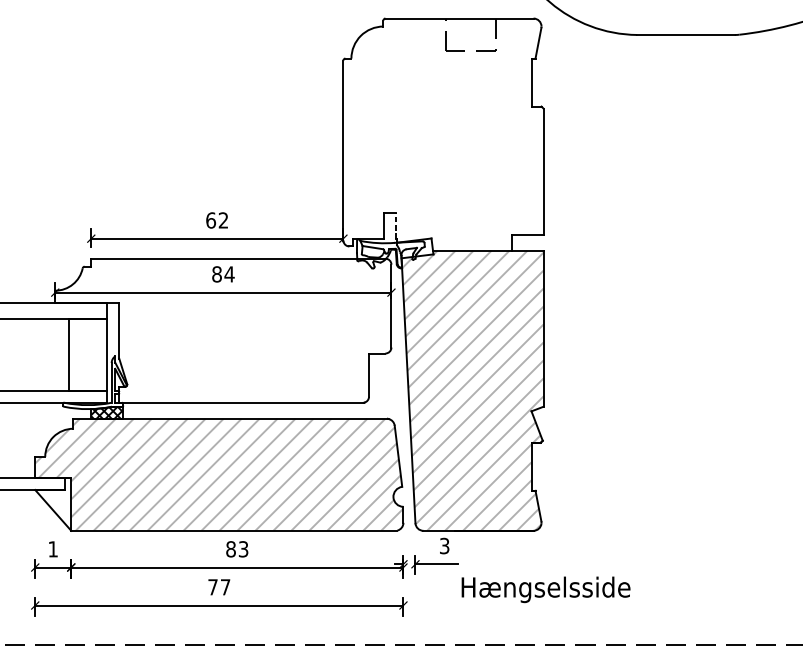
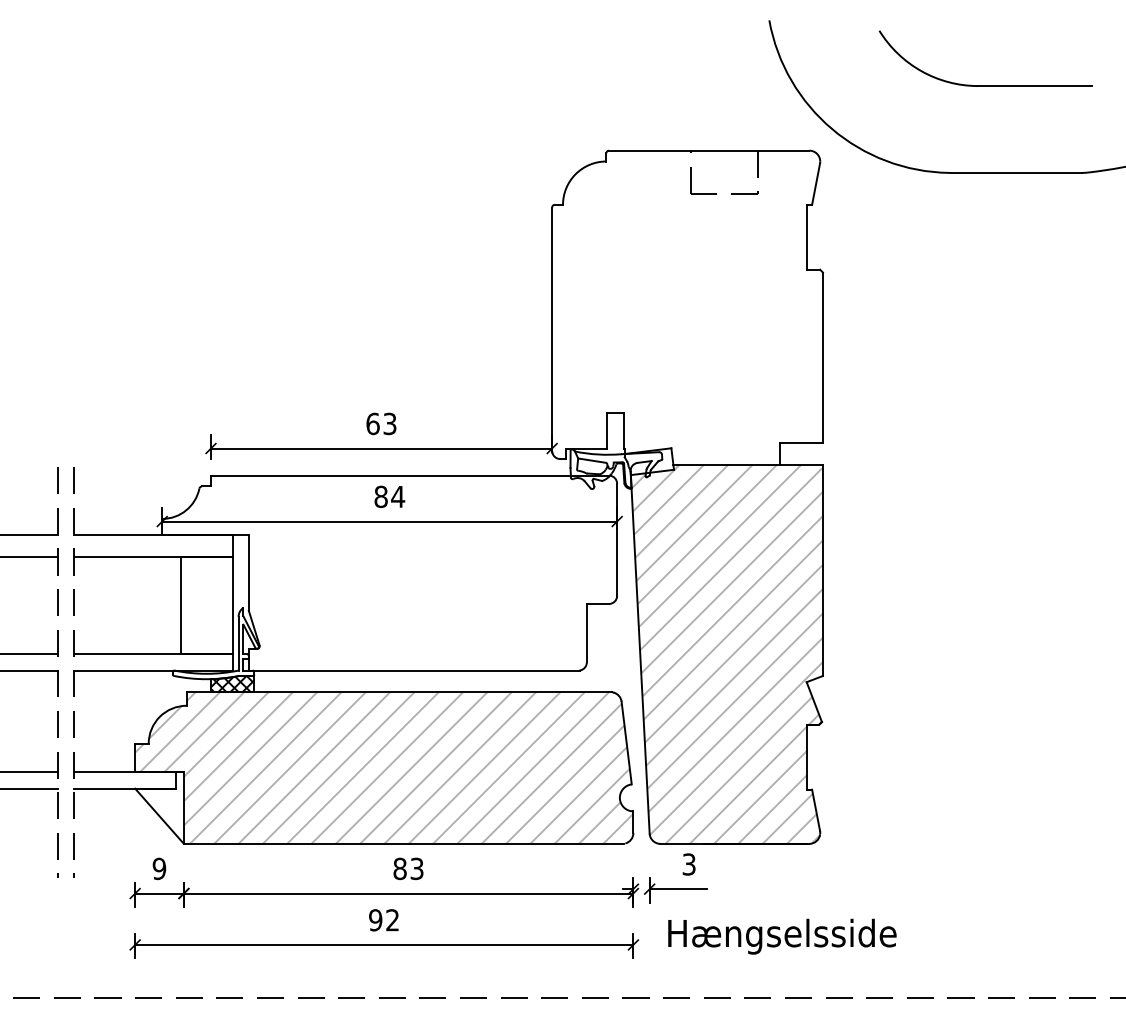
text: (223, 220) -> (389, 424), 62 -> 63
line: (396, 225) -> (623, 430), dashed -> solid
text: (53, 549) -> (159, 868), 1 -> 9
text: (218, 587) -> (383, 920), 77 -> 92
text: (546, 589) -> (782, 936), moved

